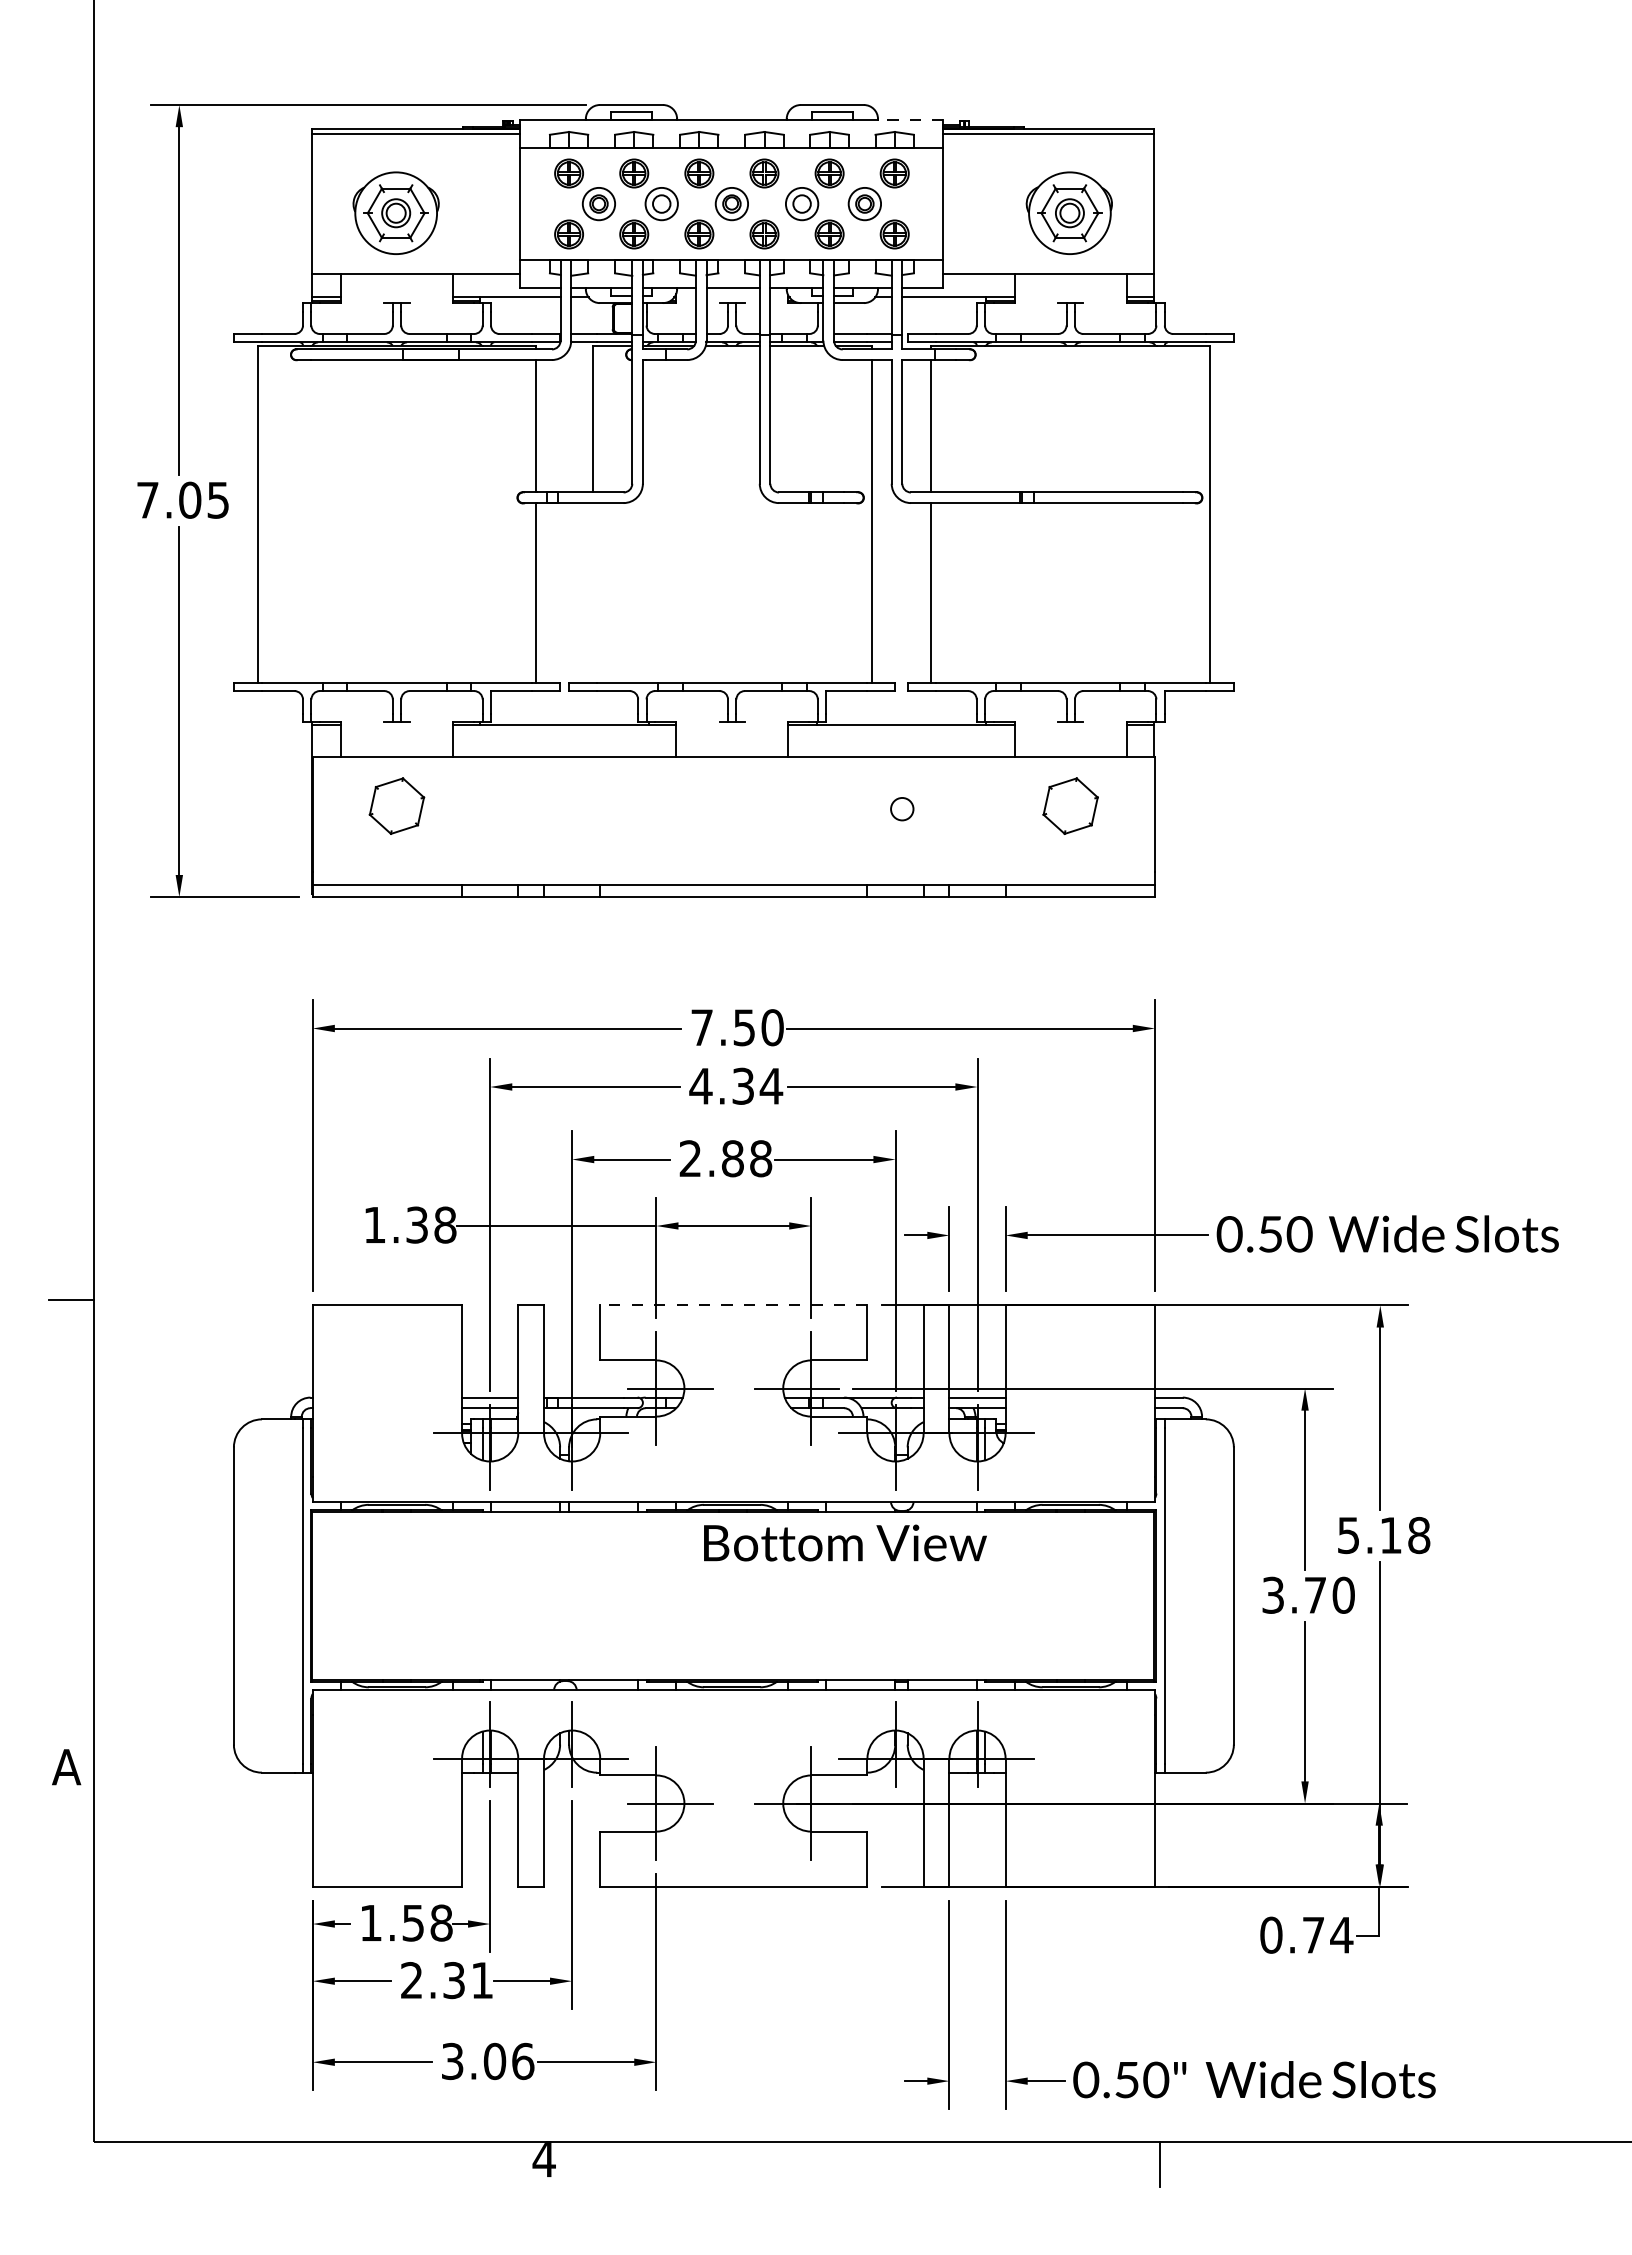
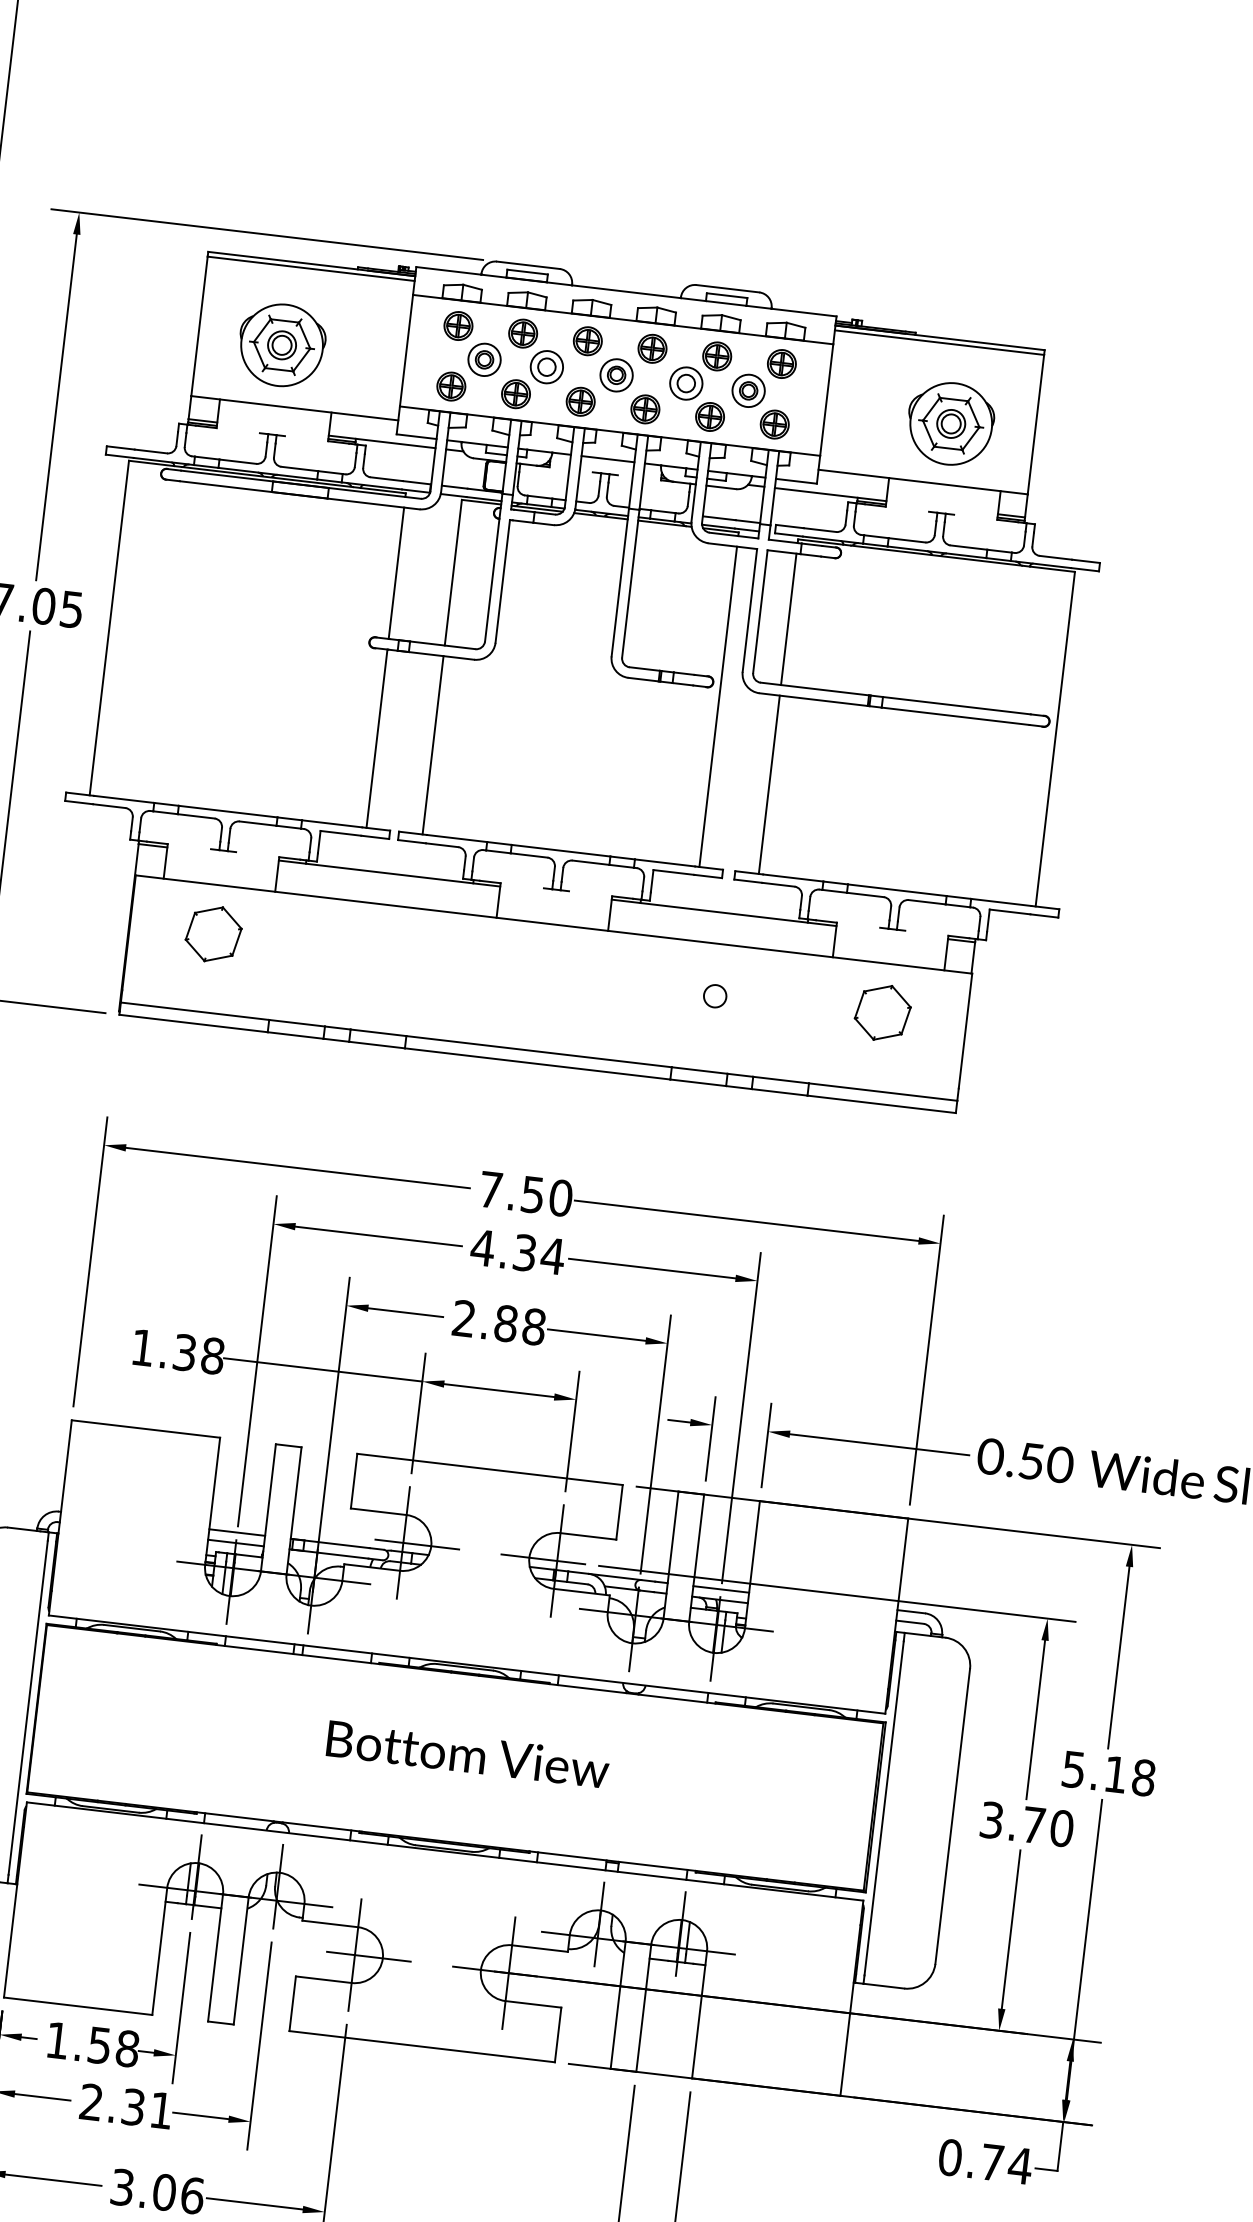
line: (910, 119) -> (803, 312), dashed -> solid
line: (592, 592) -> (432, 744), added
line: (733, 1305) -> (489, 1469), dashed -> solid
text: (845, 1542) -> (468, 1753), moved

